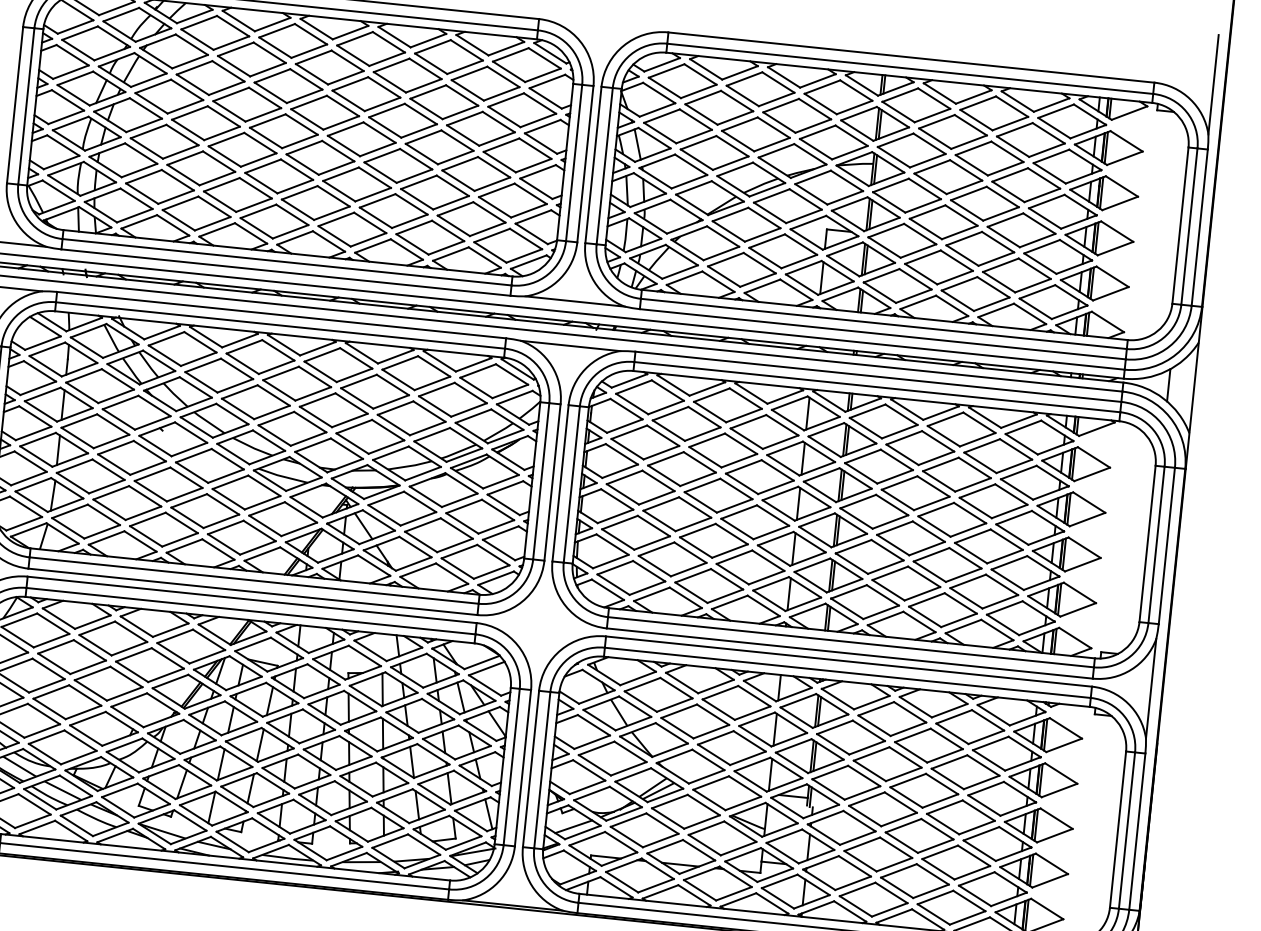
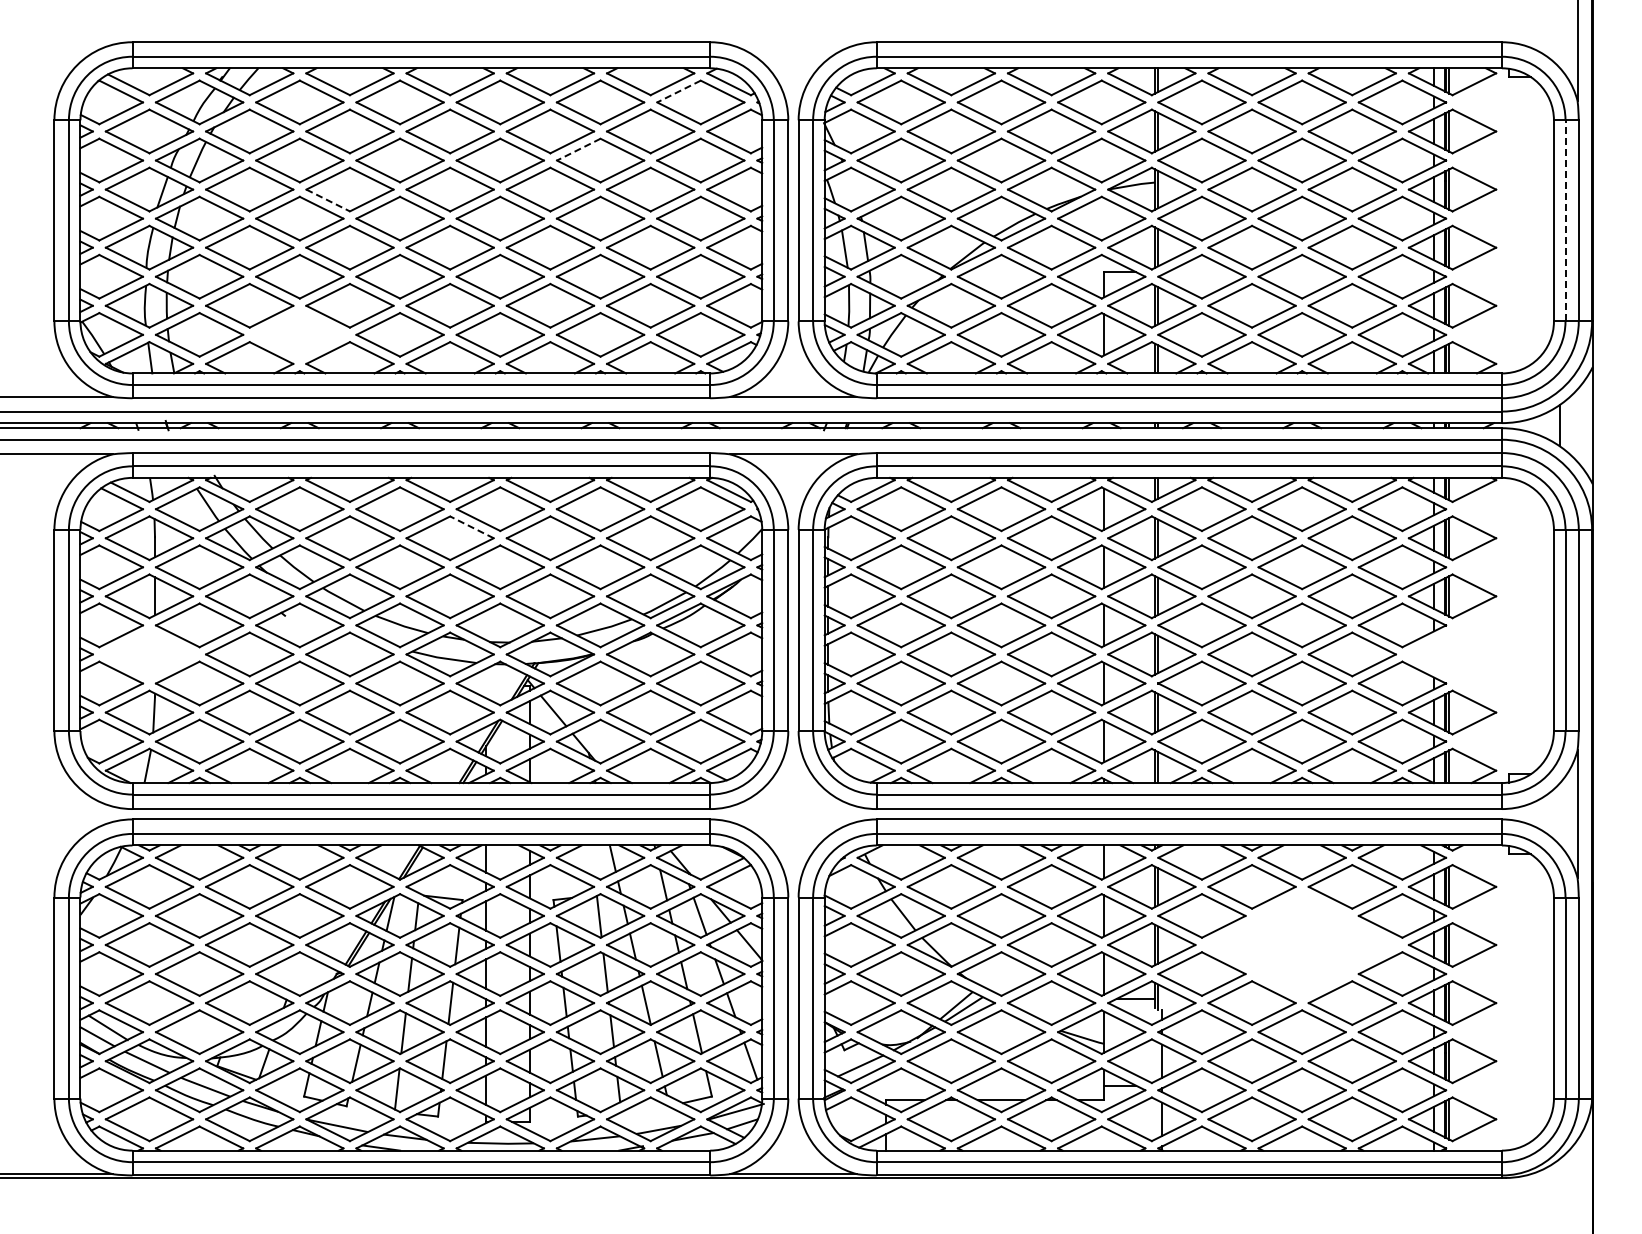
line: (510, 54) -> (678, 91), solid -> dashed
line: (428, 91) -> (578, 149), solid -> dashed
line: (229, 111) -> (328, 200), solid -> dashed
line: (637, 144) -> (852, 188), removed
part: (196, 213) -> (299, 334), removed
line: (1189, 226) -> (1565, 220), solid -> dashed
line: (314, 377) -> (471, 527), solid -> dashed
part: (54, 449) -> (149, 654), removed
part: (1066, 554) -> (1452, 654), removed
part: (926, 767) -> (1301, 944), removed

